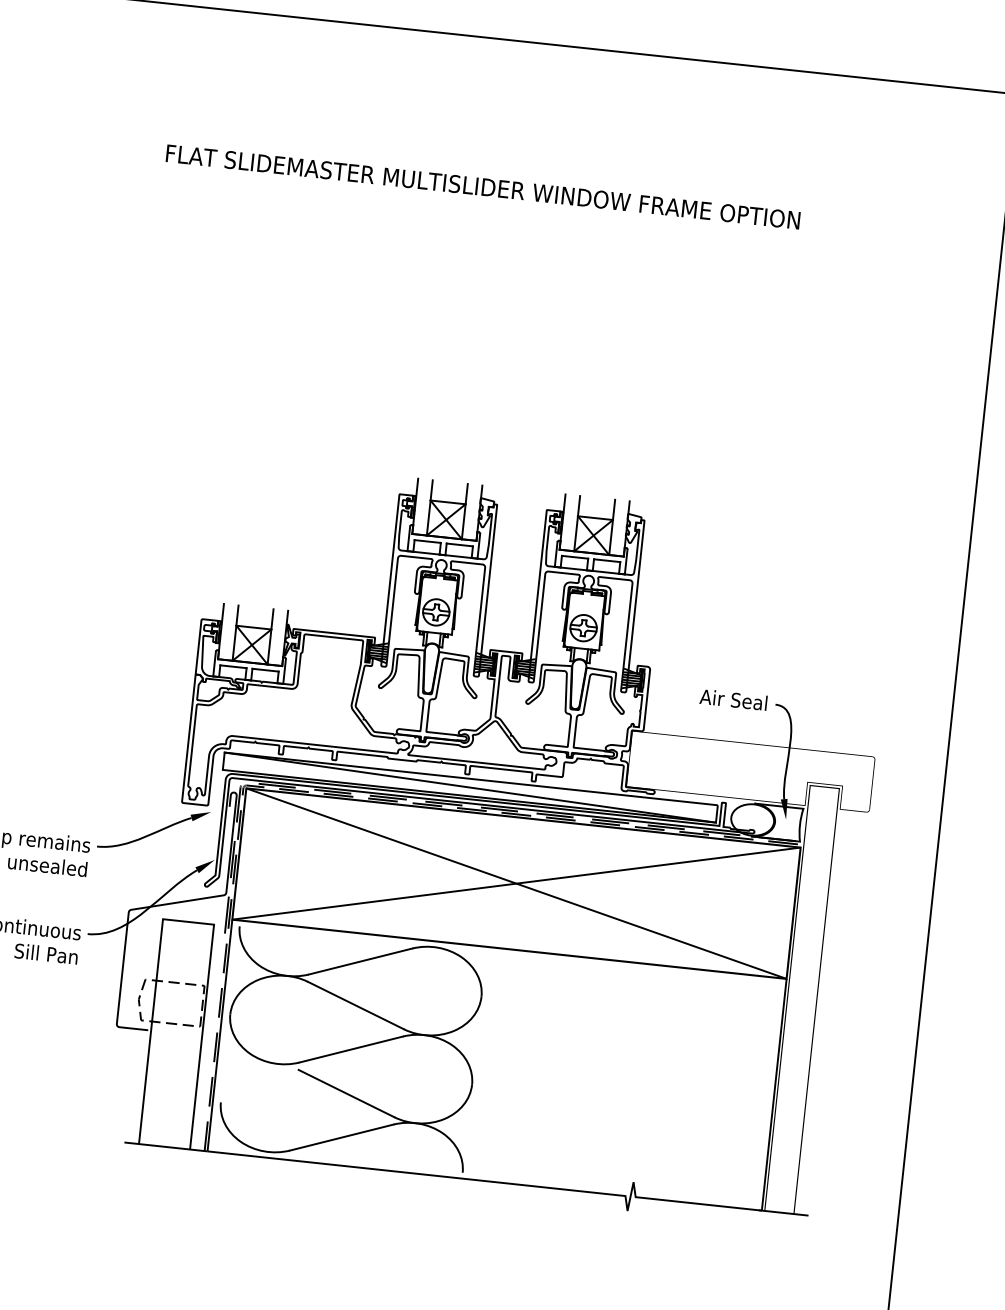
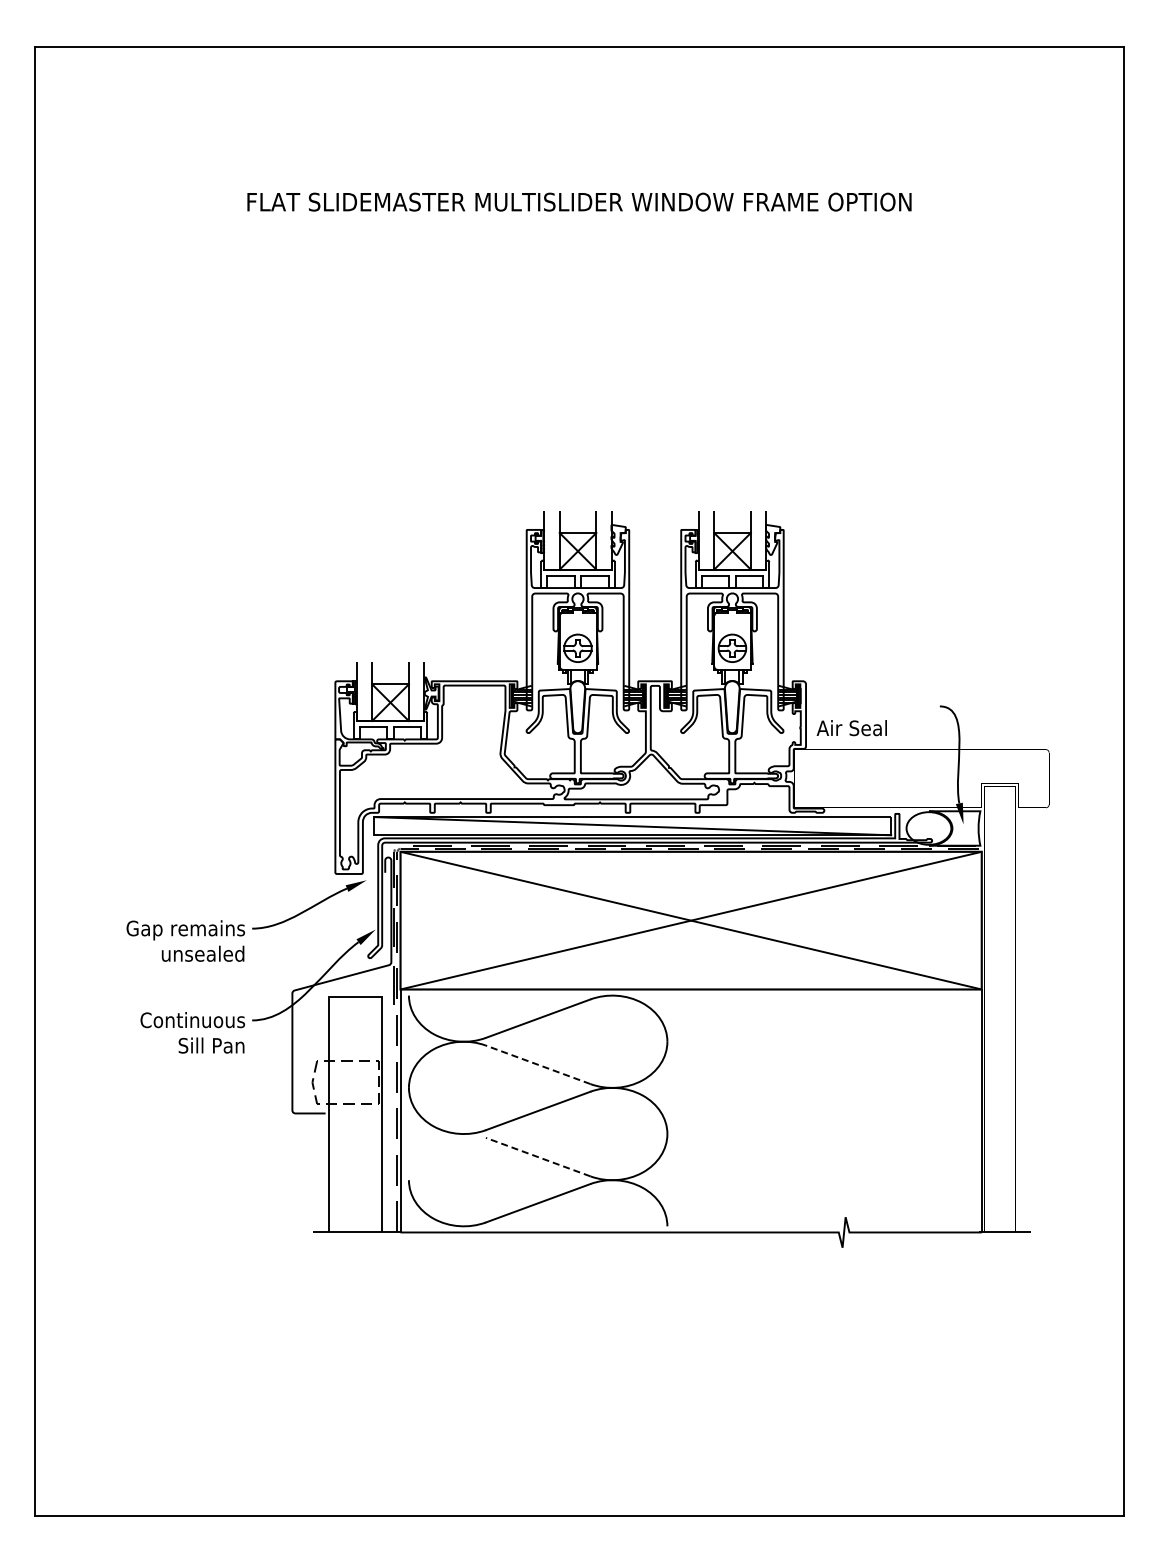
text: (733, 700) -> (851, 728), moved
line: (356, 1005) -> (538, 1064), solid -> dashed
line: (346, 1093) -> (538, 1157), solid -> dashed

